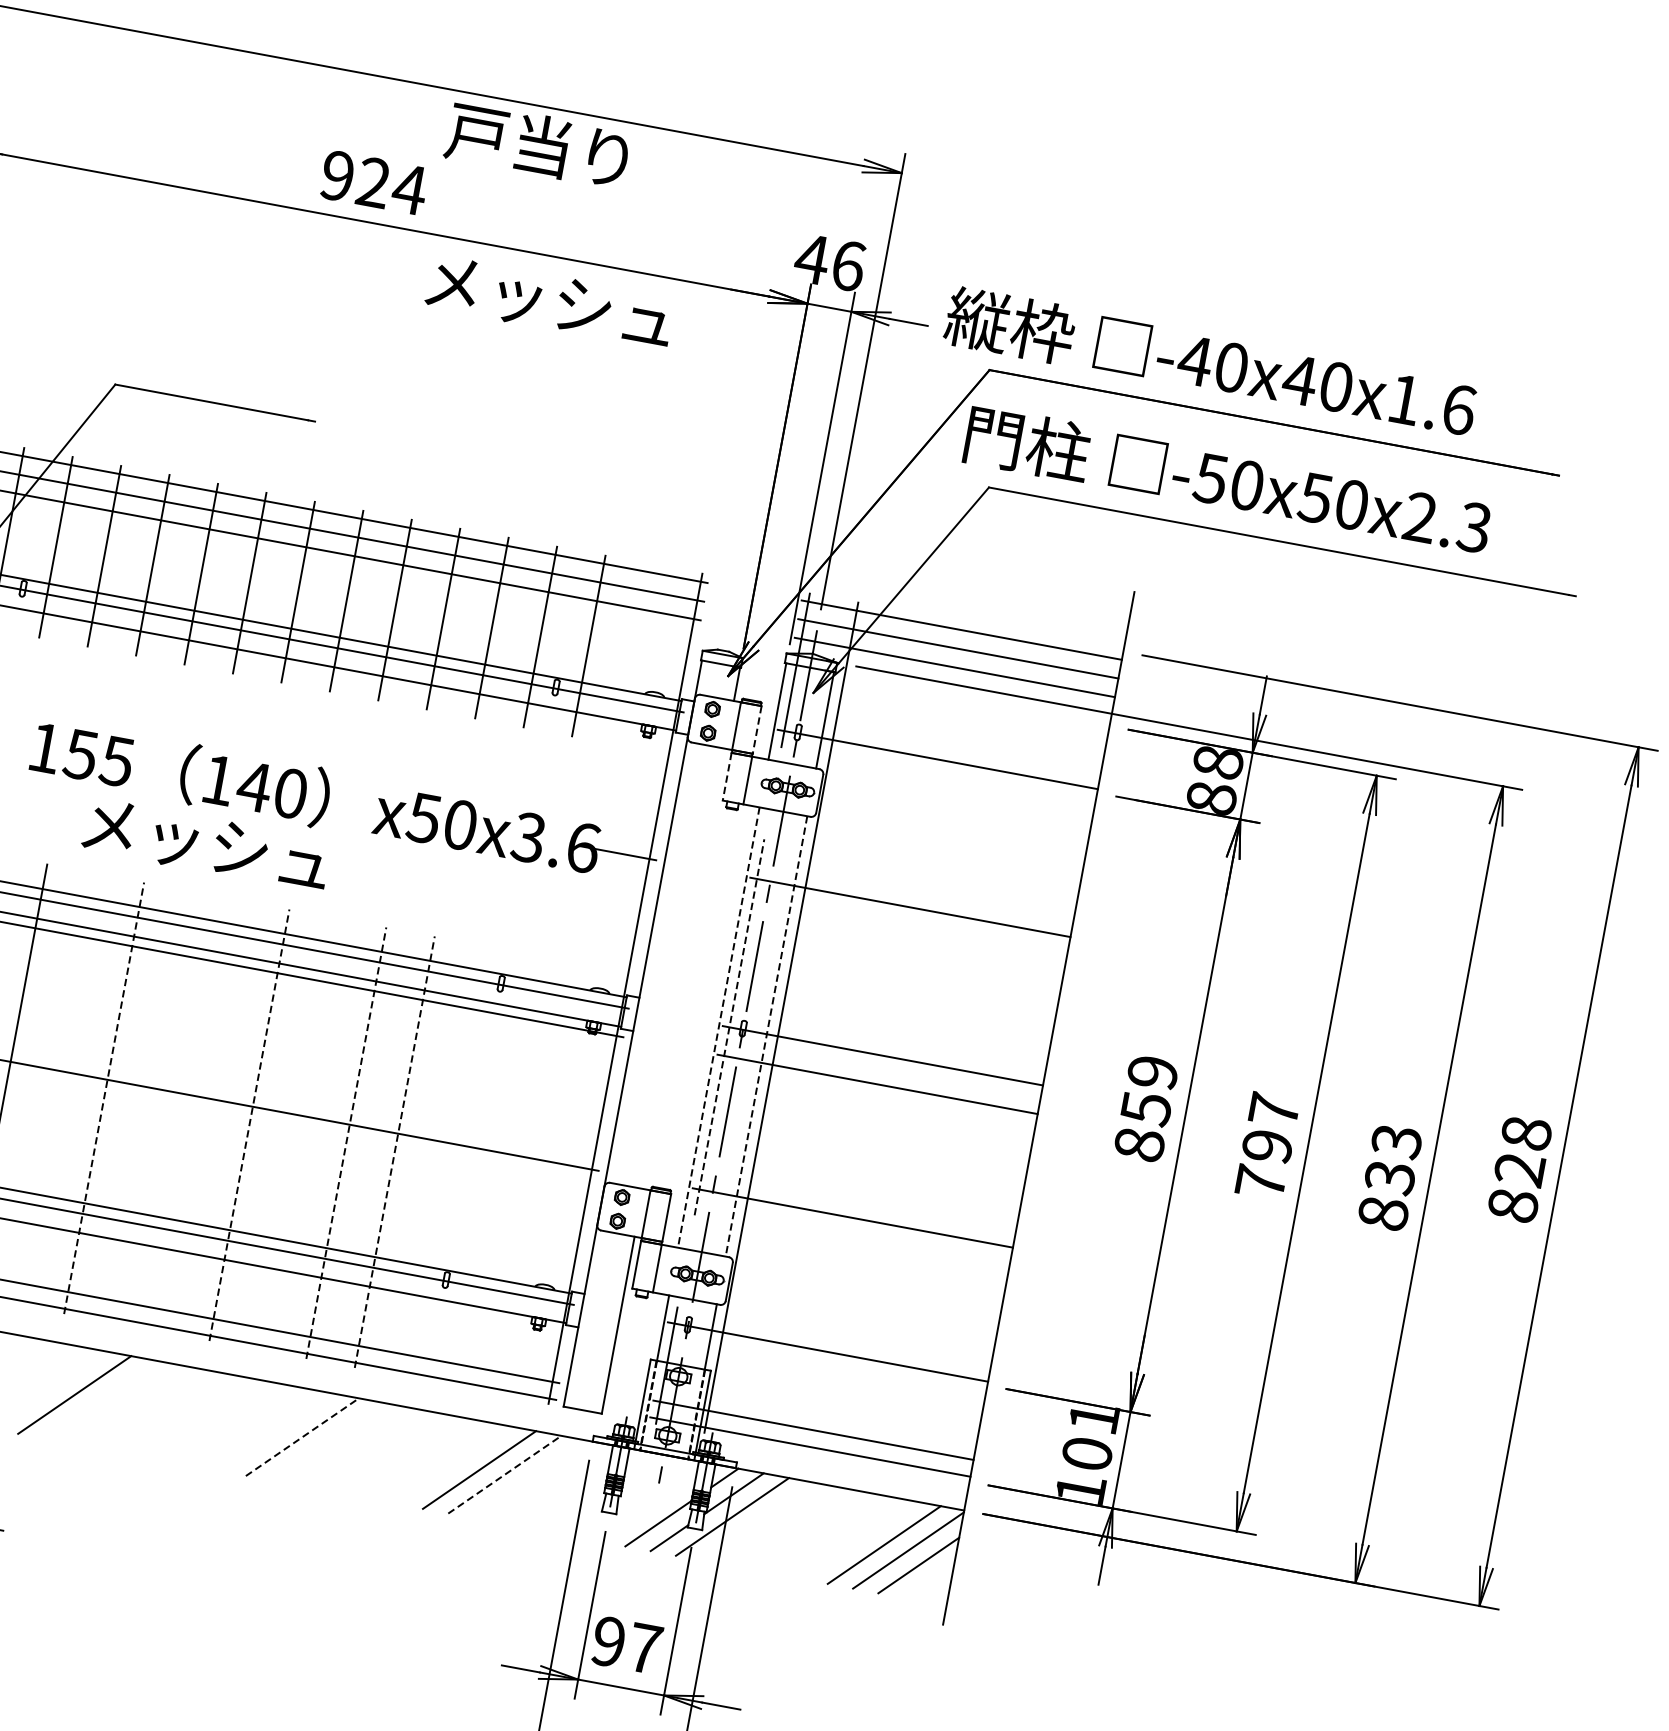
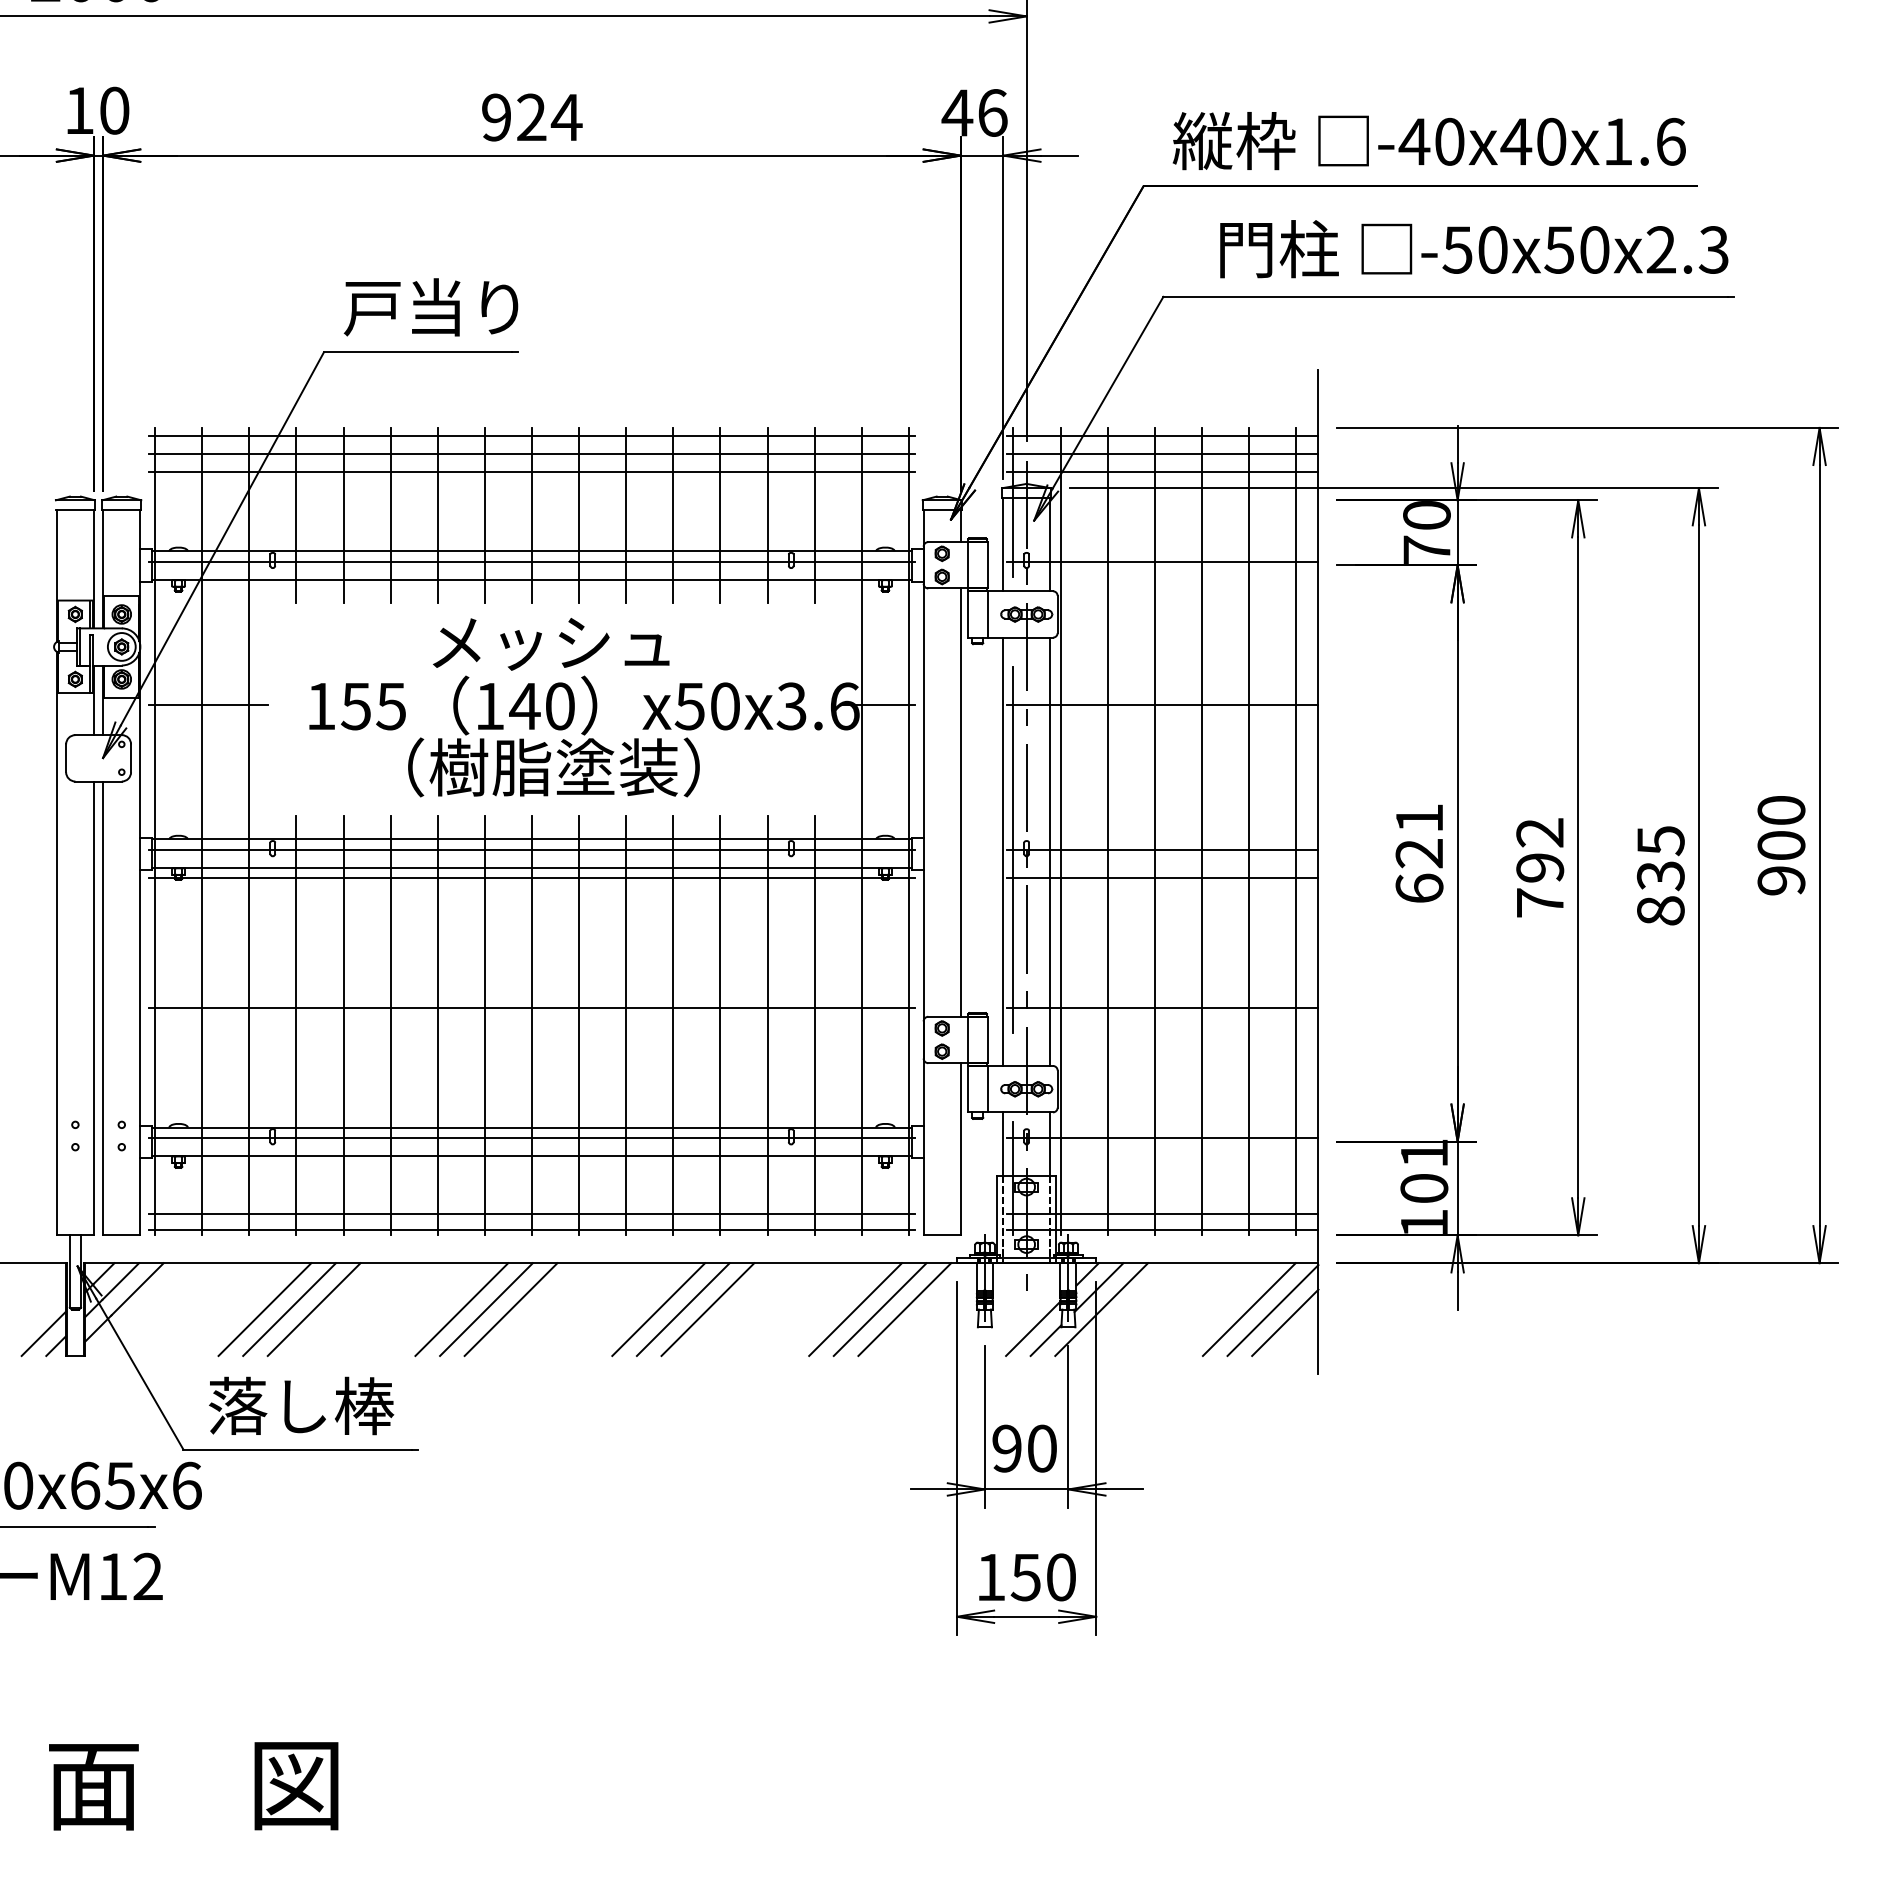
text: (536, 144) -> (430, 307), moved
text: (550, 302) -> (551, 644), moved
text: (1209, 363) -> (1428, 141), moved
text: (1228, 481) -> (1474, 249), moved
line: (756, 730) -> (987, 565), dashed -> solid
line: (727, 776) -> (967, 614), dashed -> solid
text: (1214, 779) -> (1426, 532), 88 -> 70
text: (253, 851) -> (535, 767), メッシュ -> （樹脂塗装）
line: (684, 968) -> (960, 802), added
line: (576, 979) -> (861, 831), added
line: (829, 1026) -> (1107, 831), added
line: (729, 1027) -> (1013, 849), dashed -> solid
line: (718, 1028) -> (1003, 852), dashed -> solid
line: (877, 1035) -> (1154, 831), added
line: (765, 1037) -> (1049, 852), dashed -> solid
line: (926, 1044) -> (1201, 831), added
line: (975, 1053) -> (1249, 831), added
line: (1023, 1062) -> (1296, 831), added
line: (55, 1089) -> (390, 1025), added
line: (103, 1098) -> (437, 1025), dashed -> solid
line: (152, 1107) -> (484, 1025), added
text: (1146, 1108) -> (1419, 853), 859 -> 621
text: (1273, 1109) -> (1539, 832), 797 -> 792
line: (201, 1116) -> (532, 1025), added
line: (249, 1125) -> (579, 1025), dashed -> solid
line: (298, 1134) -> (626, 1025), added
text: (1396, 1141) -> (1660, 840), 833 -> 835
line: (346, 1143) -> (673, 1025), dashed -> solid
line: (394, 1152) -> (720, 1025), dashed -> solid
line: (443, 1161) -> (767, 1025), added
text: (1519, 1169) -> (1781, 845), 828 -> 900
line: (491, 1170) -> (814, 1025), added
line: (100, 1399) -> (486, 1309), added
line: (124, 1404) -> (510, 1309), added
line: (276, 1432) -> (658, 1309), added
line: (302, 1437) -> (683, 1309), dashed -> solid
line: (327, 1441) -> (707, 1309), added
line: (505, 1474) -> (880, 1309), dashed -> solid
line: (529, 1479) -> (904, 1309), added
text: (645, 1648) -> (1042, 1448), 97 -> 90

